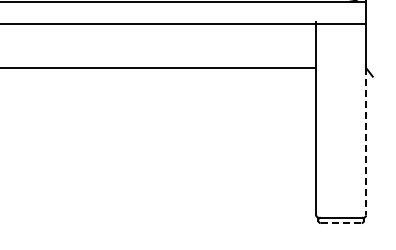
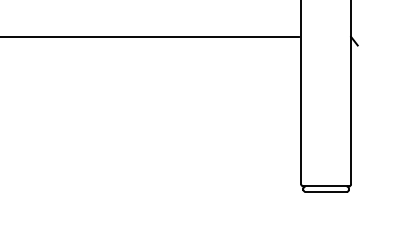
line: (366, 141) -> (351, 110), dashed -> solid
line: (341, 223) -> (326, 192), dashed -> solid

